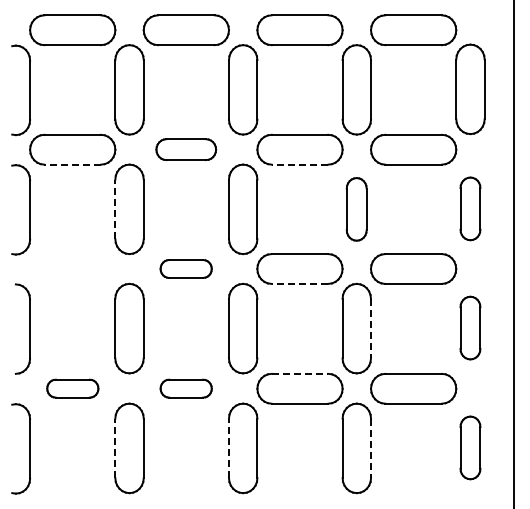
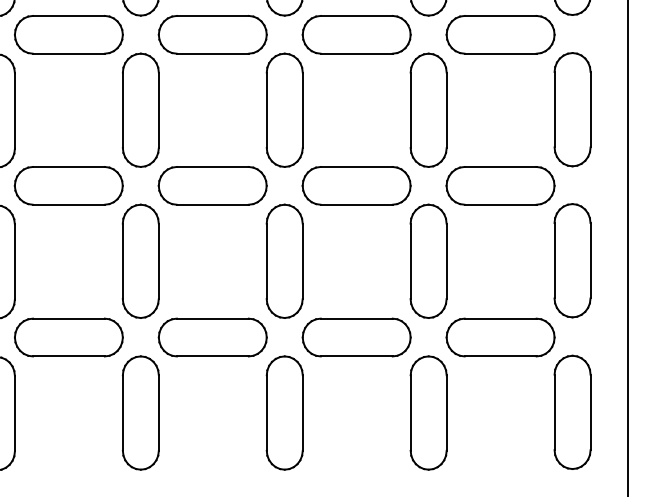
part: (185, 149) -> (211, 34), size x1.43
line: (72, 164) -> (68, 53), dashed -> solid
line: (299, 164) -> (356, 53), dashed -> solid
part: (470, 208) -> (572, 109), size x1.43
line: (115, 209) -> (123, 110), dashed -> solid
part: (356, 209) -> (428, 110), size x1.43
part: (72, 268) -> (68, 185), added
part: (185, 268) -> (211, 185), size x1.67
line: (299, 283) -> (356, 204), dashed -> solid
part: (470, 327) -> (572, 259), size x1.43
line: (370, 328) -> (445, 261), dashed -> solid
line: (300, 373) -> (357, 318), dashed -> solid
part: (72, 388) -> (68, 337), size x1.67
part: (185, 388) -> (211, 337), size x1.67
part: (470, 447) -> (572, 411), size x1.43
line: (115, 448) -> (123, 413), dashed -> solid
line: (228, 448) -> (266, 413), dashed -> solid
line: (371, 448) -> (447, 413), dashed -> solid

